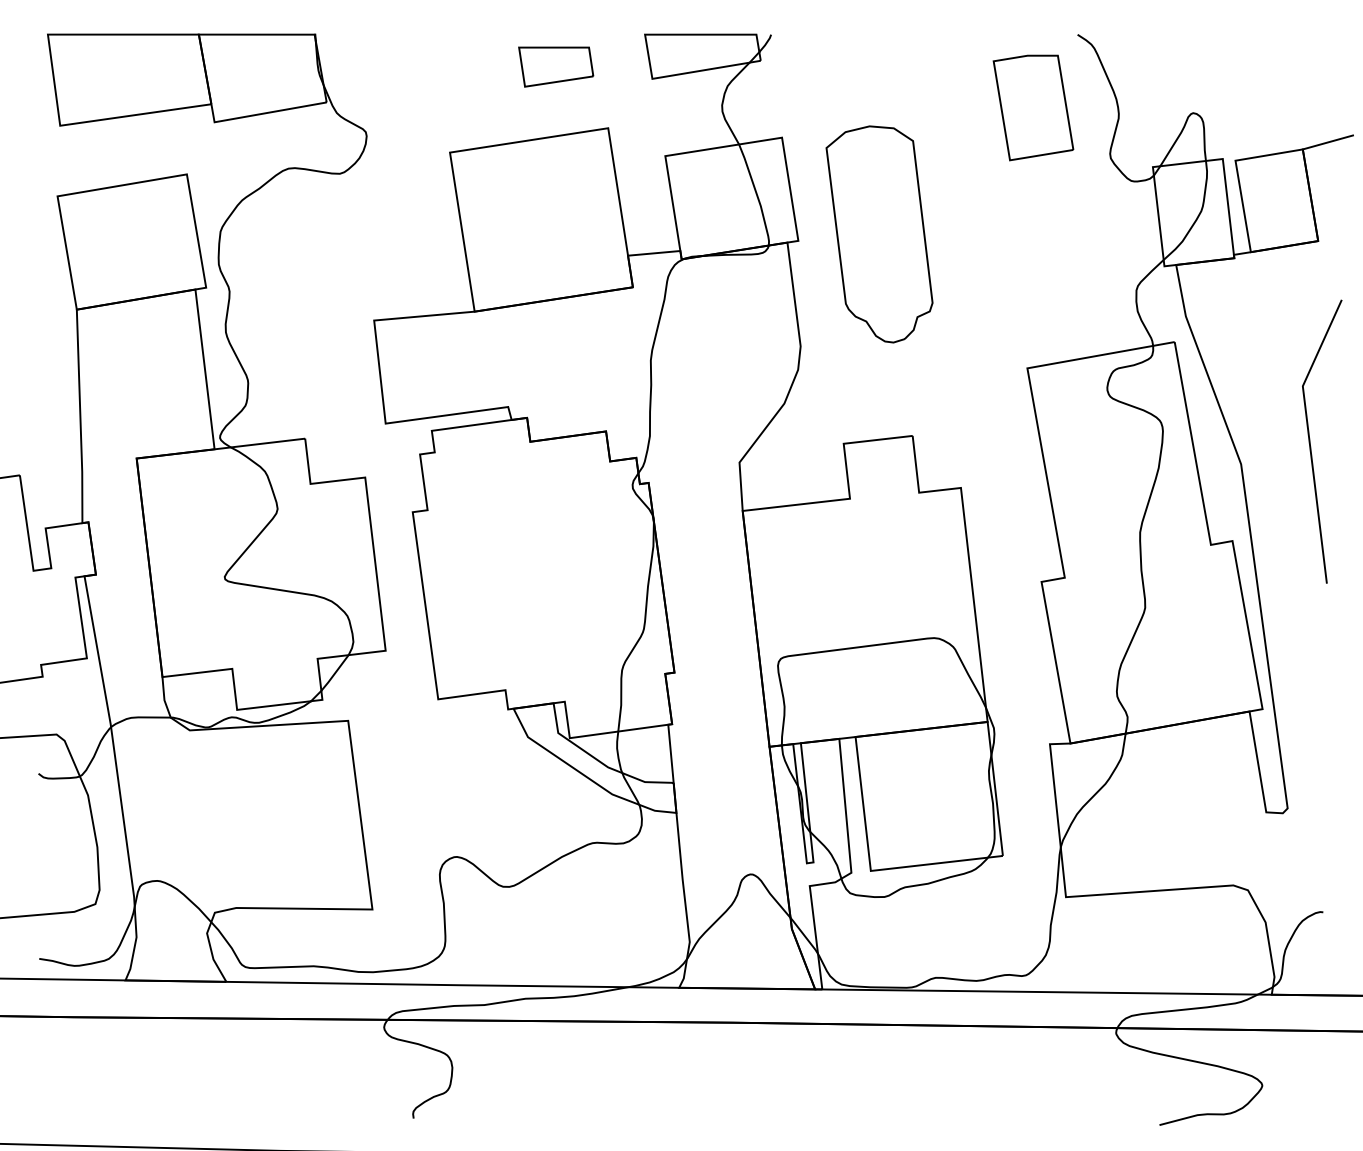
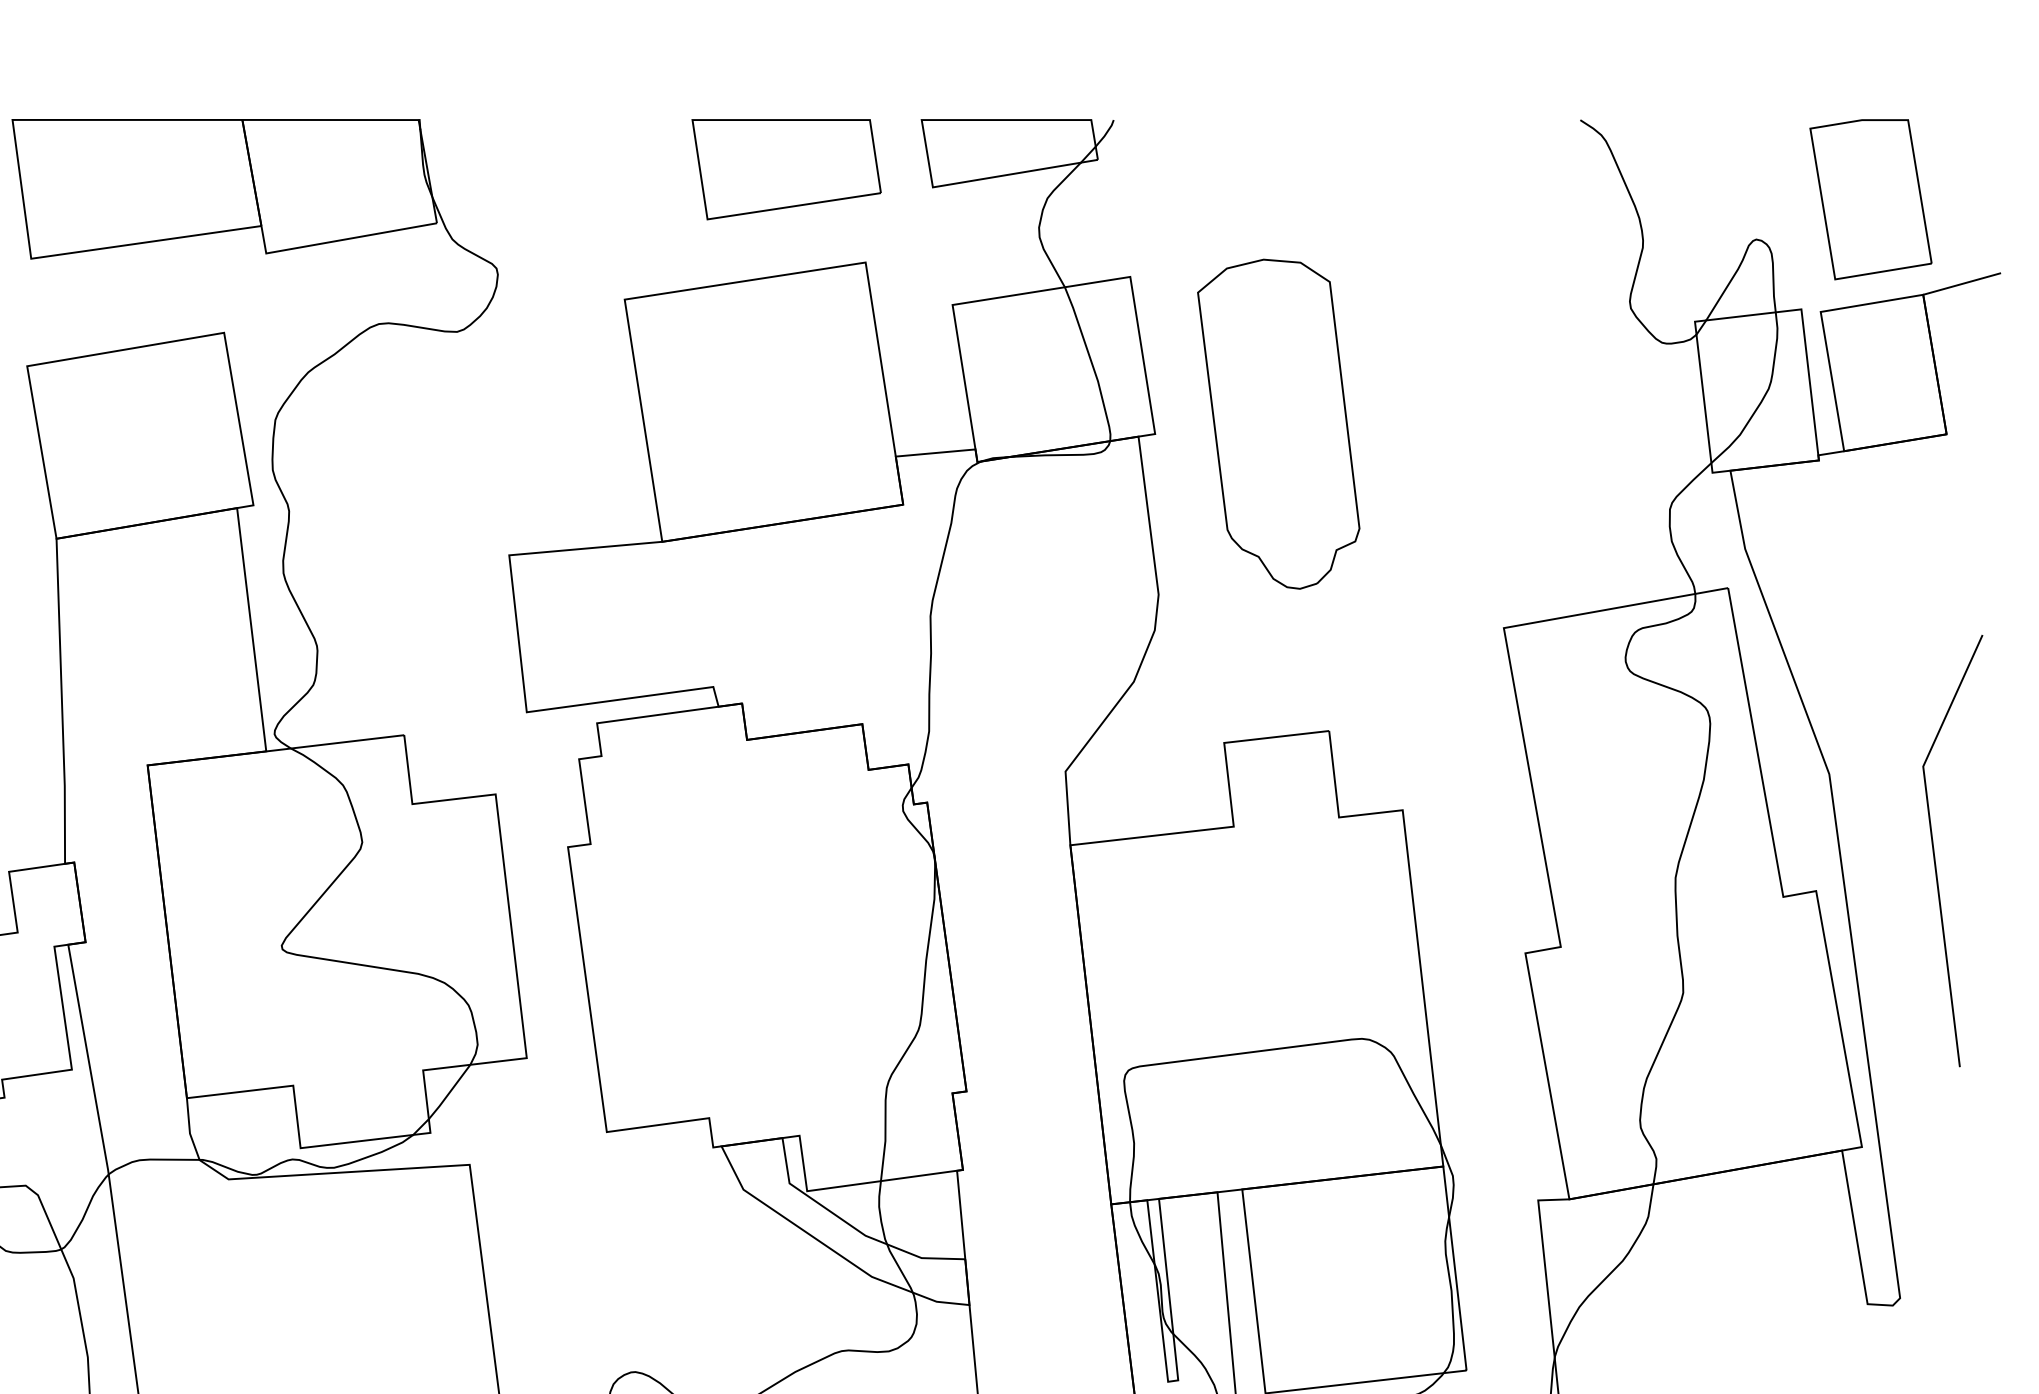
part: (555, 66) -> (785, 168), size x1.67
part: (1033, 107) -> (1870, 198), moved
line: (1310, 441) -> (1934, 850), moved

